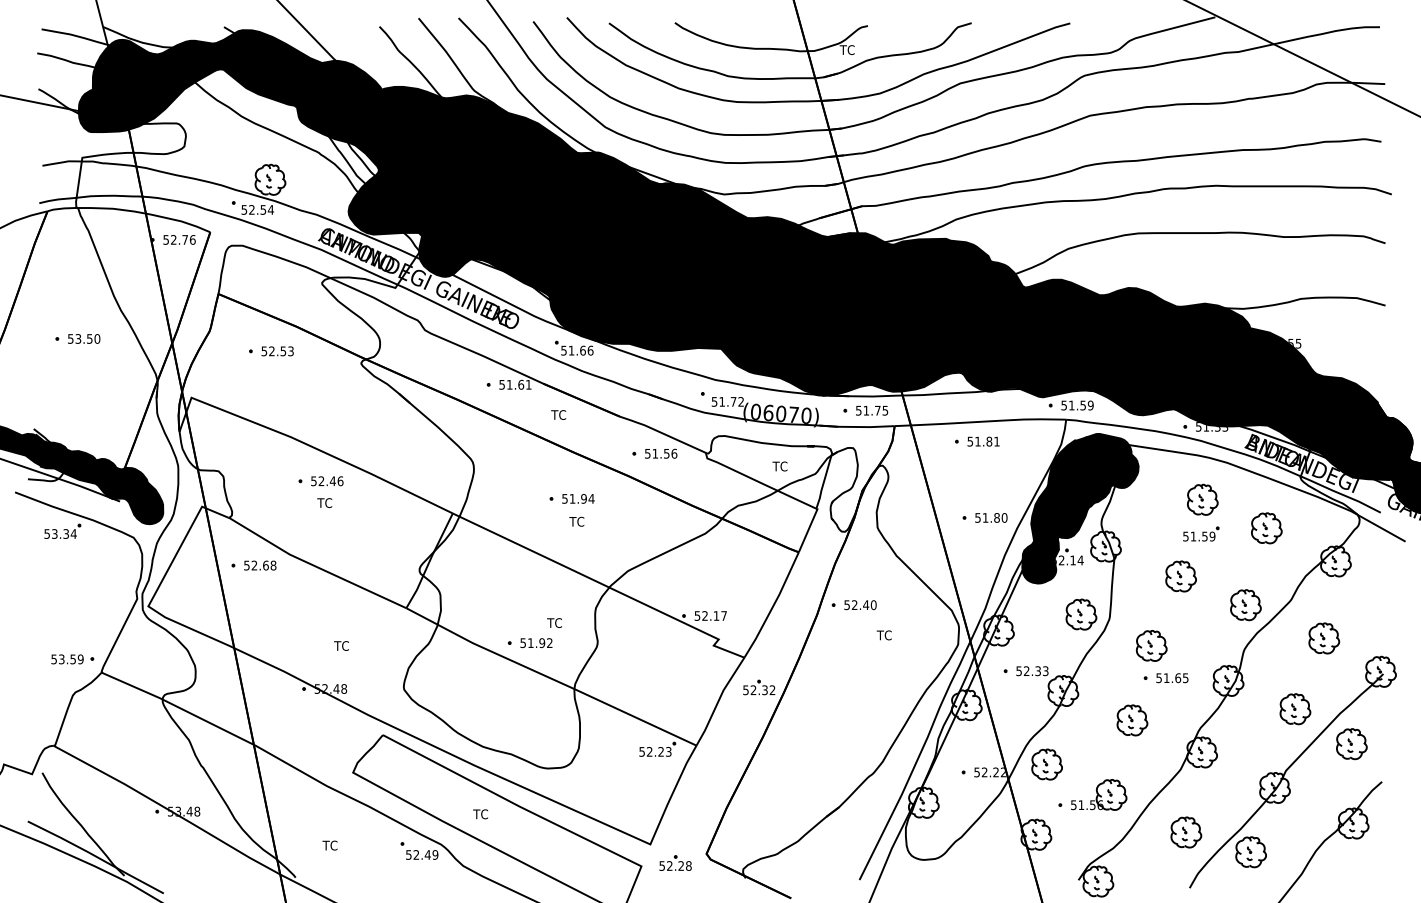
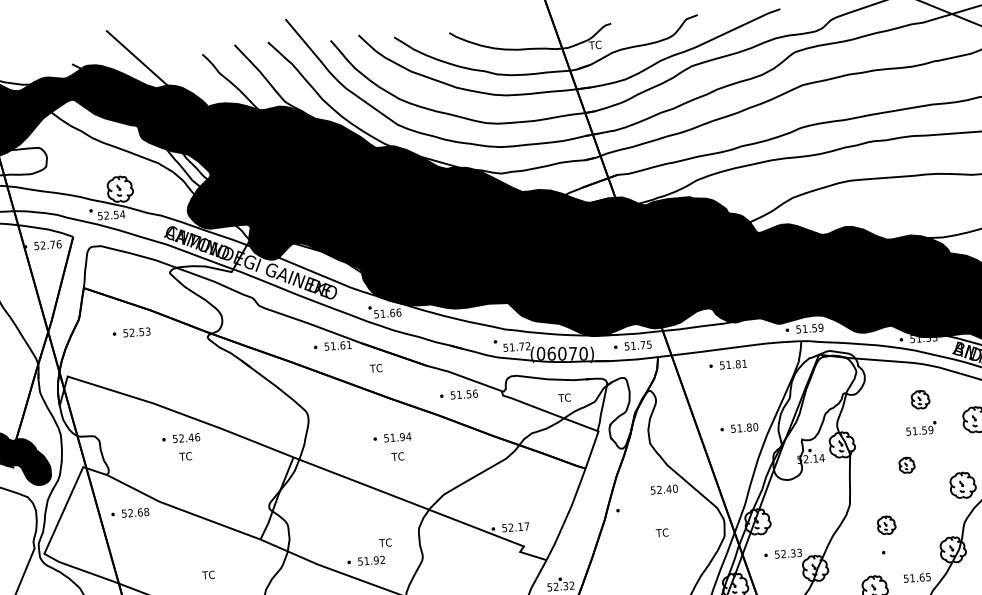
part: (1202, 499) -> (920, 399), size x0.7
fill: (1080, 508) -> (818, 414), removed
part: (1180, 576) -> (906, 465), size x0.6
text: (860, 605) -> (664, 489), moved
part: (1081, 614) -> (826, 503), removed
part: (1151, 645) -> (886, 524), size x0.7
text: (1172, 678) -> (917, 578), moved

